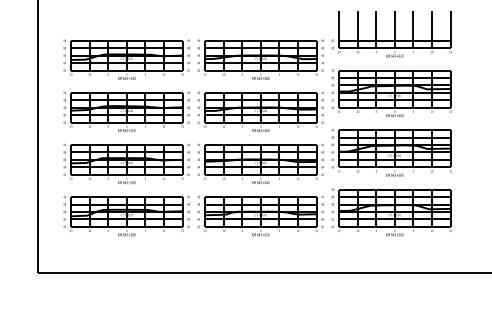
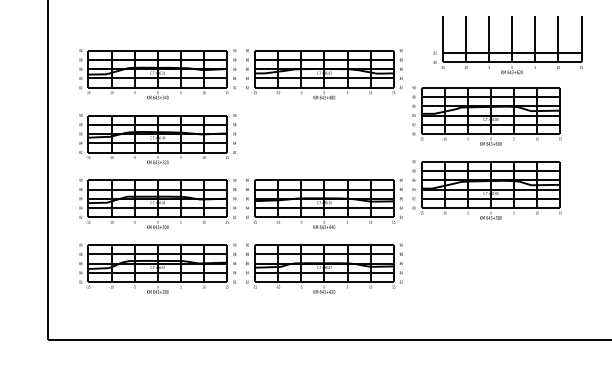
part: (391, 34) -> (507, 45), moved
part: (260, 111) -> (324, 138), removed
part: (391, 212) -> (486, 264), removed

